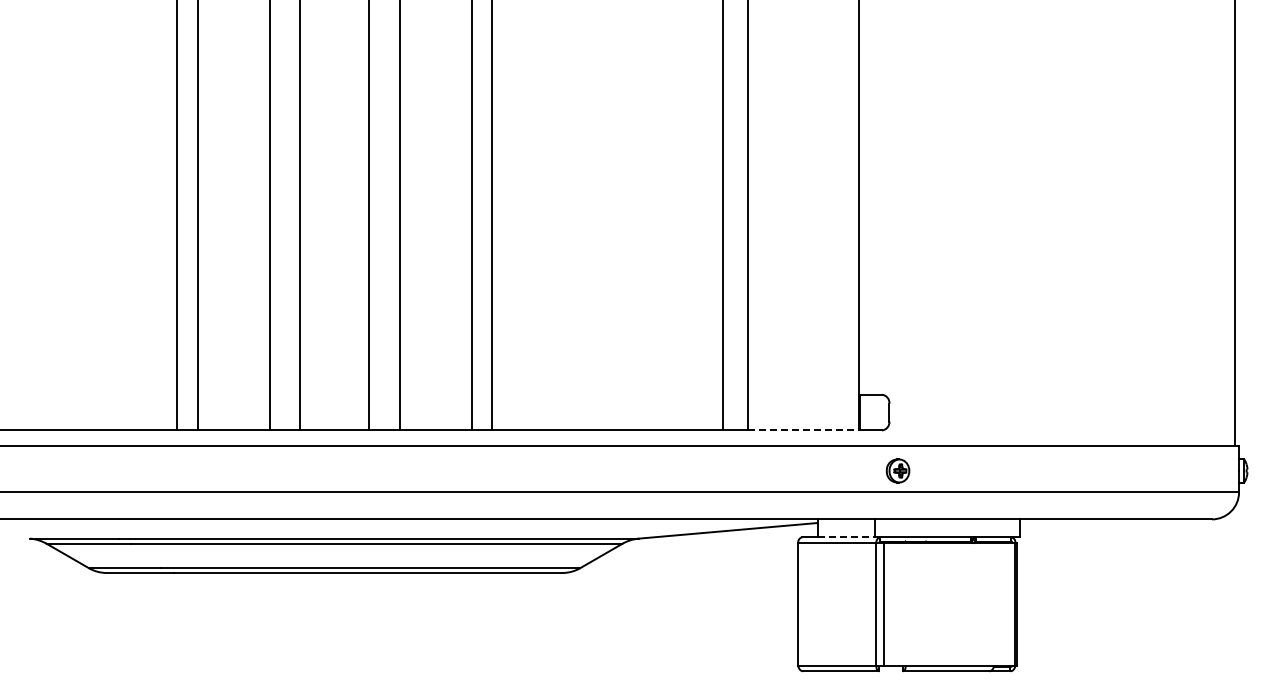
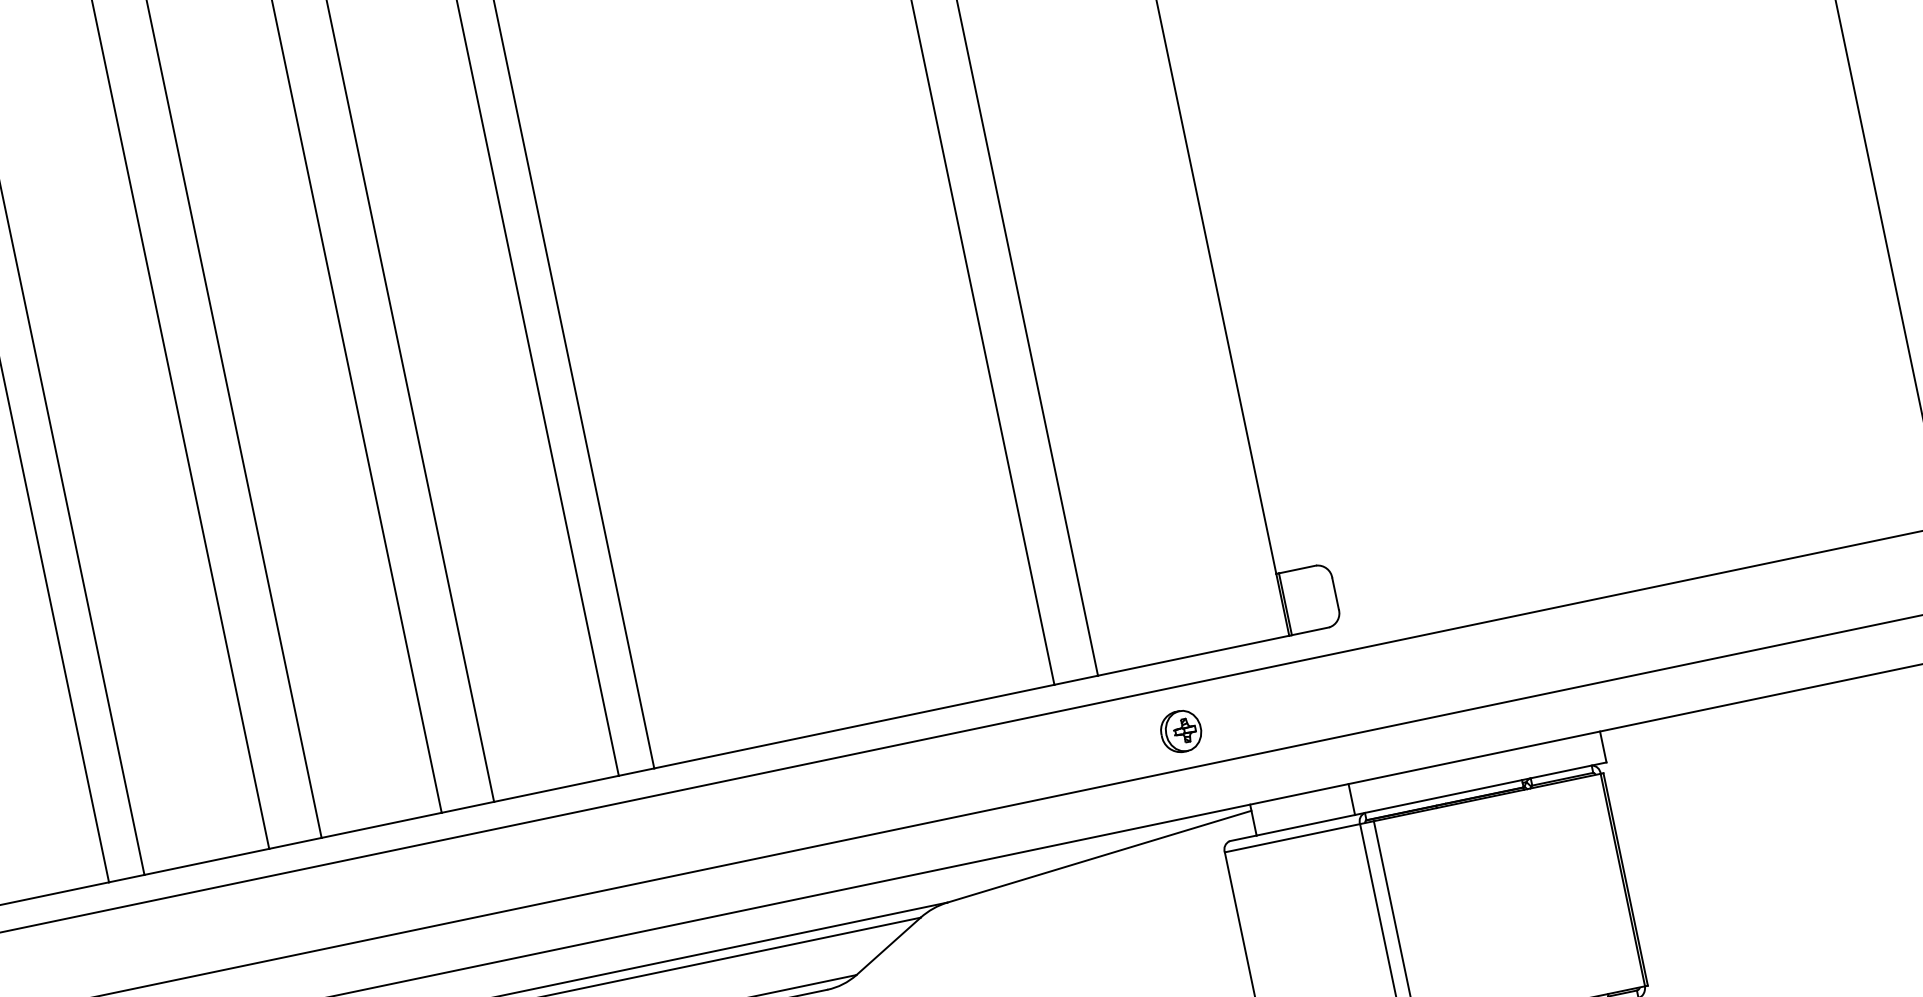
line: (804, 430) -> (1195, 655), dashed -> solid
part: (897, 470) -> (1180, 730), moved
line: (846, 537) -> (1306, 825), dashed -> solid

